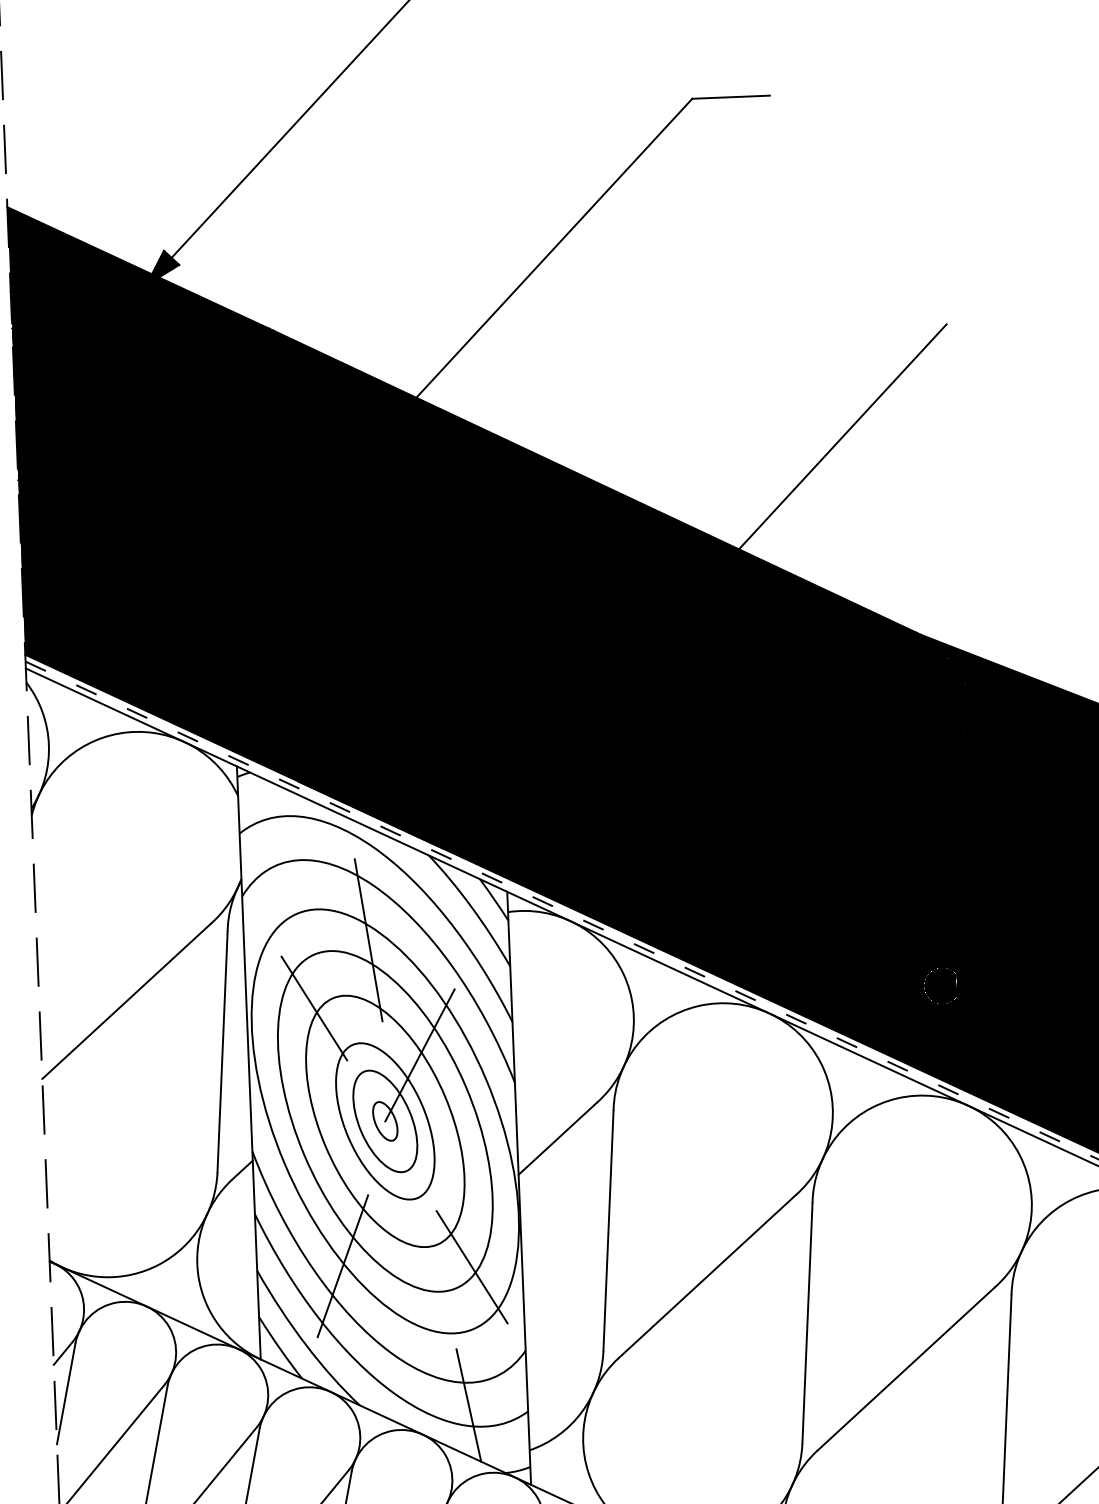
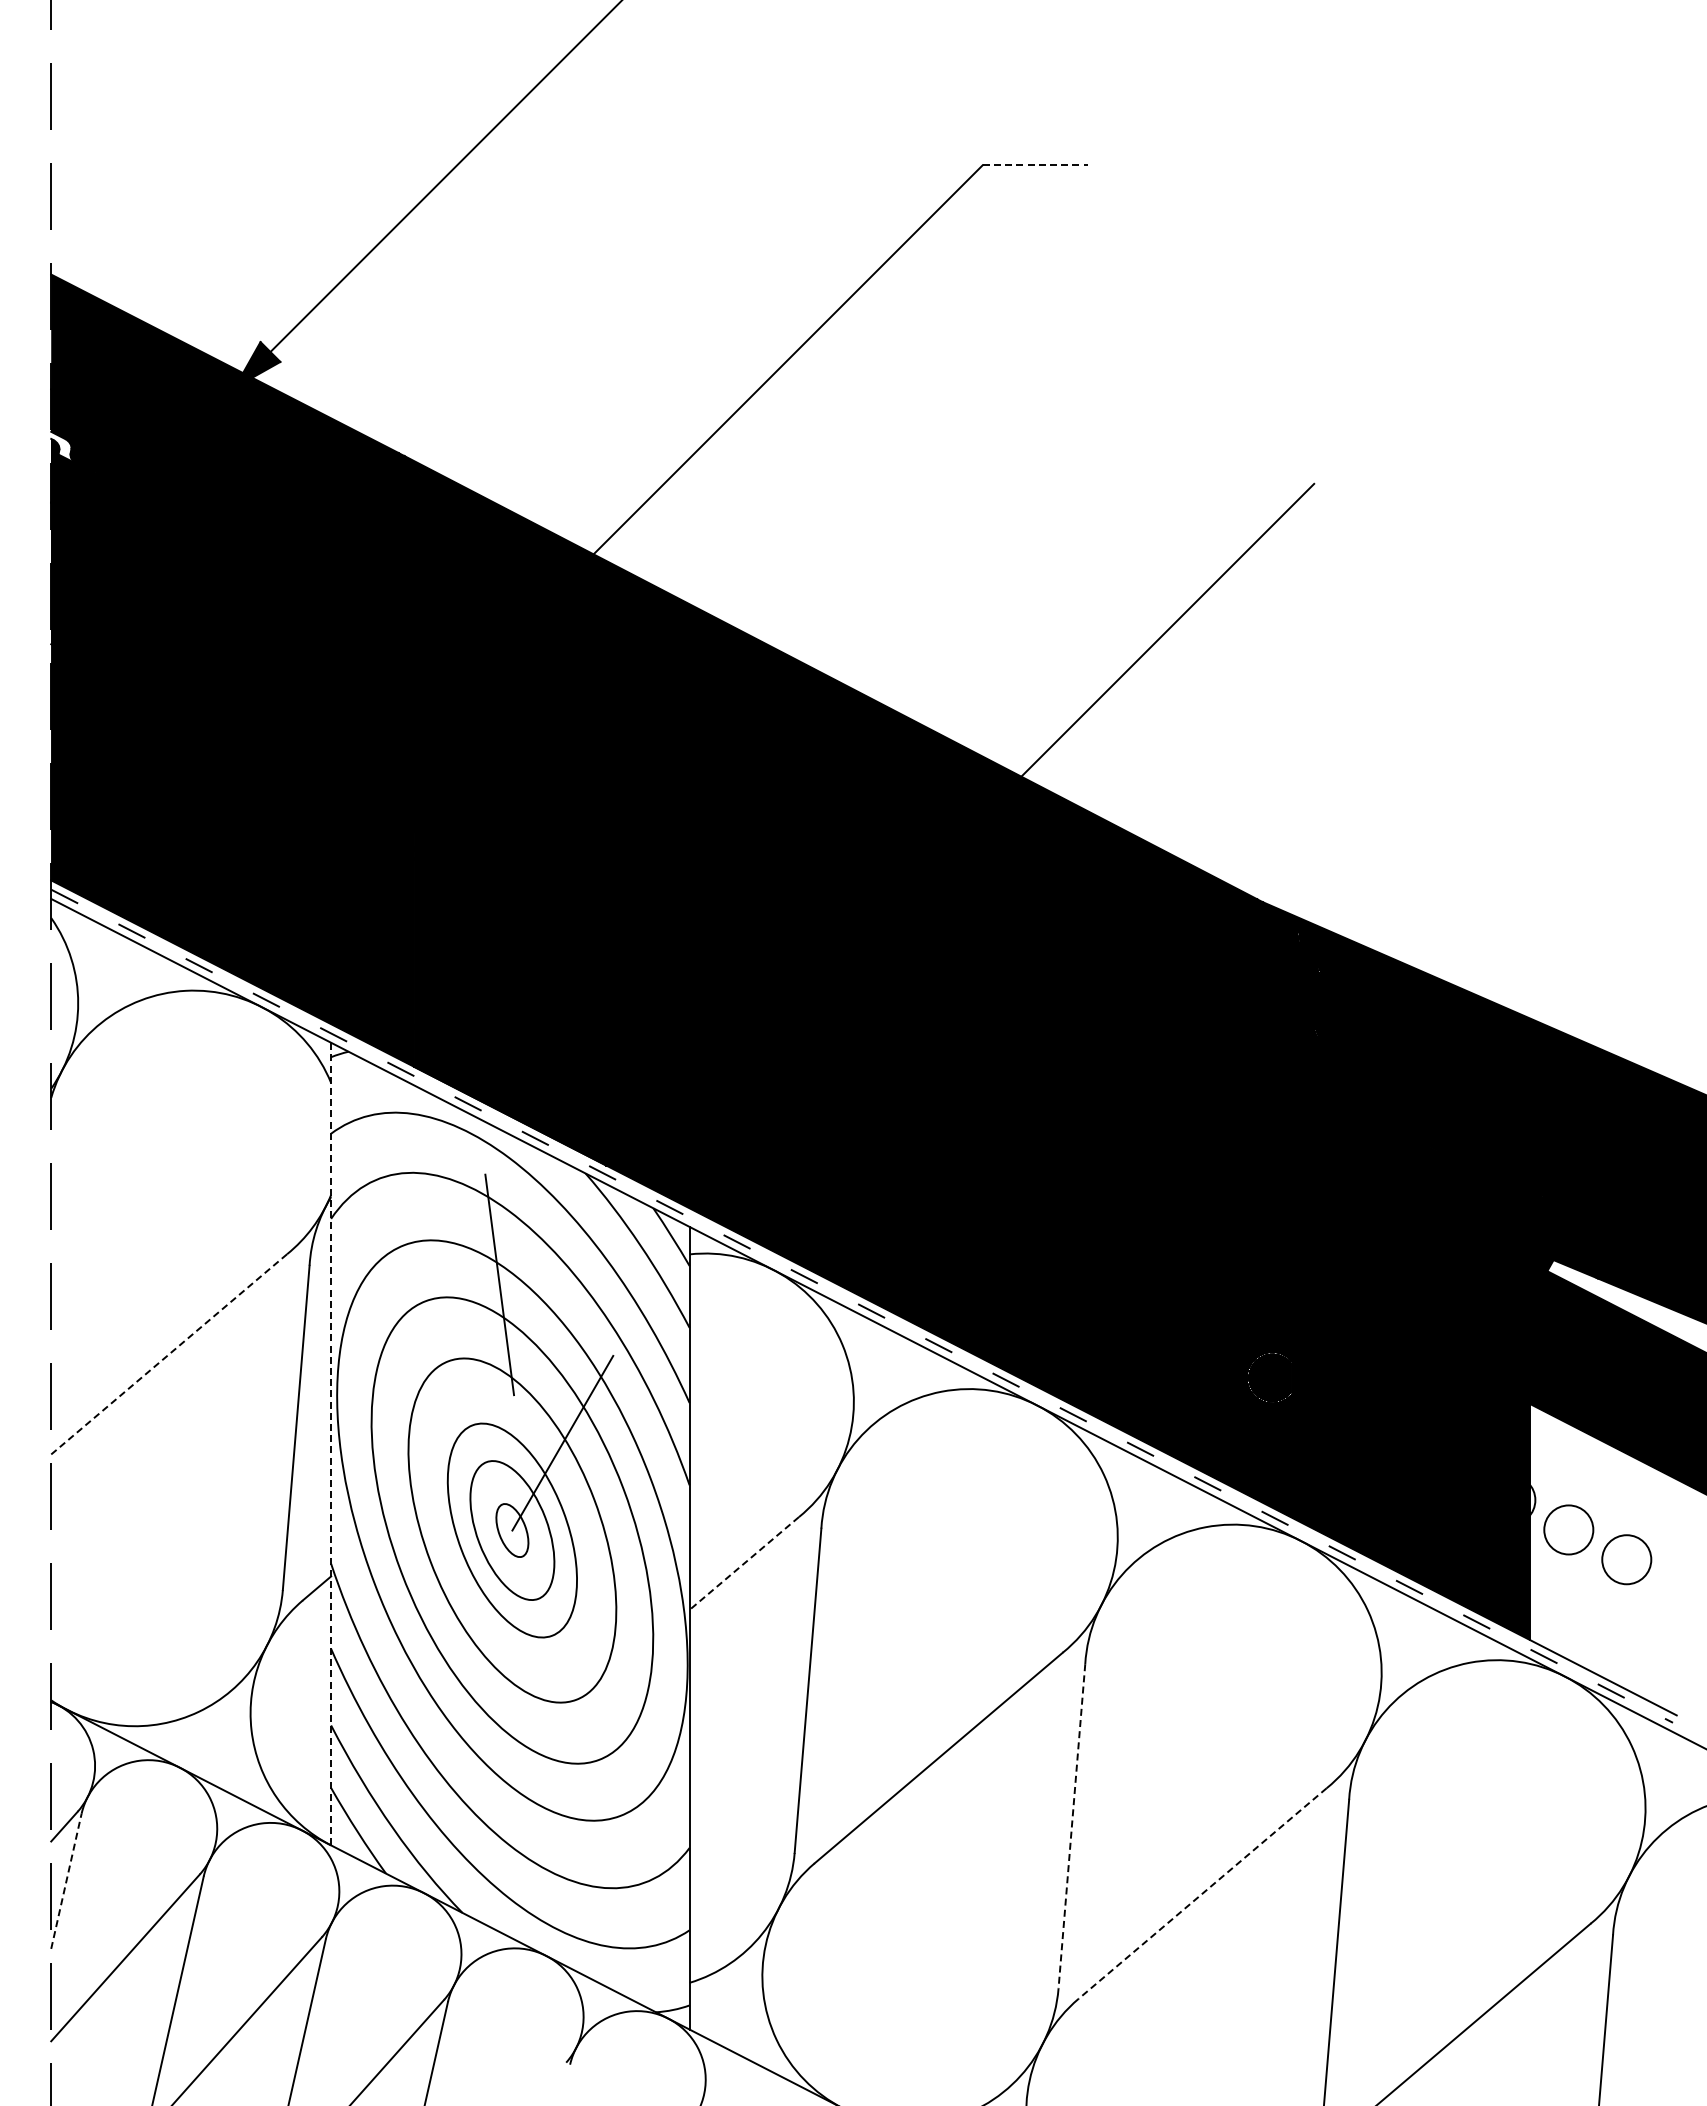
line: (731, 97) -> (1035, 165), solid -> dashed
fill: (22, 334) -> (64, 447), removed
line: (126, 1001) -> (169, 1354), solid -> dashed
line: (314, 1008) -> (422, 1373), removed
line: (249, 1062) -> (331, 1443), solid -> dashed
line: (557, 1138) -> (744, 1563), solid -> dashed
line: (343, 1265) -> (447, 1723), removed
line: (471, 1267) -> (621, 1732), removed
line: (807, 1323) -> (1071, 1826), solid -> dashed
line: (905, 1369) -> (1202, 1893), solid -> dashed
line: (66, 1393) -> (66, 1880), solid -> dashed
line: (468, 1405) -> (609, 1918), removed

